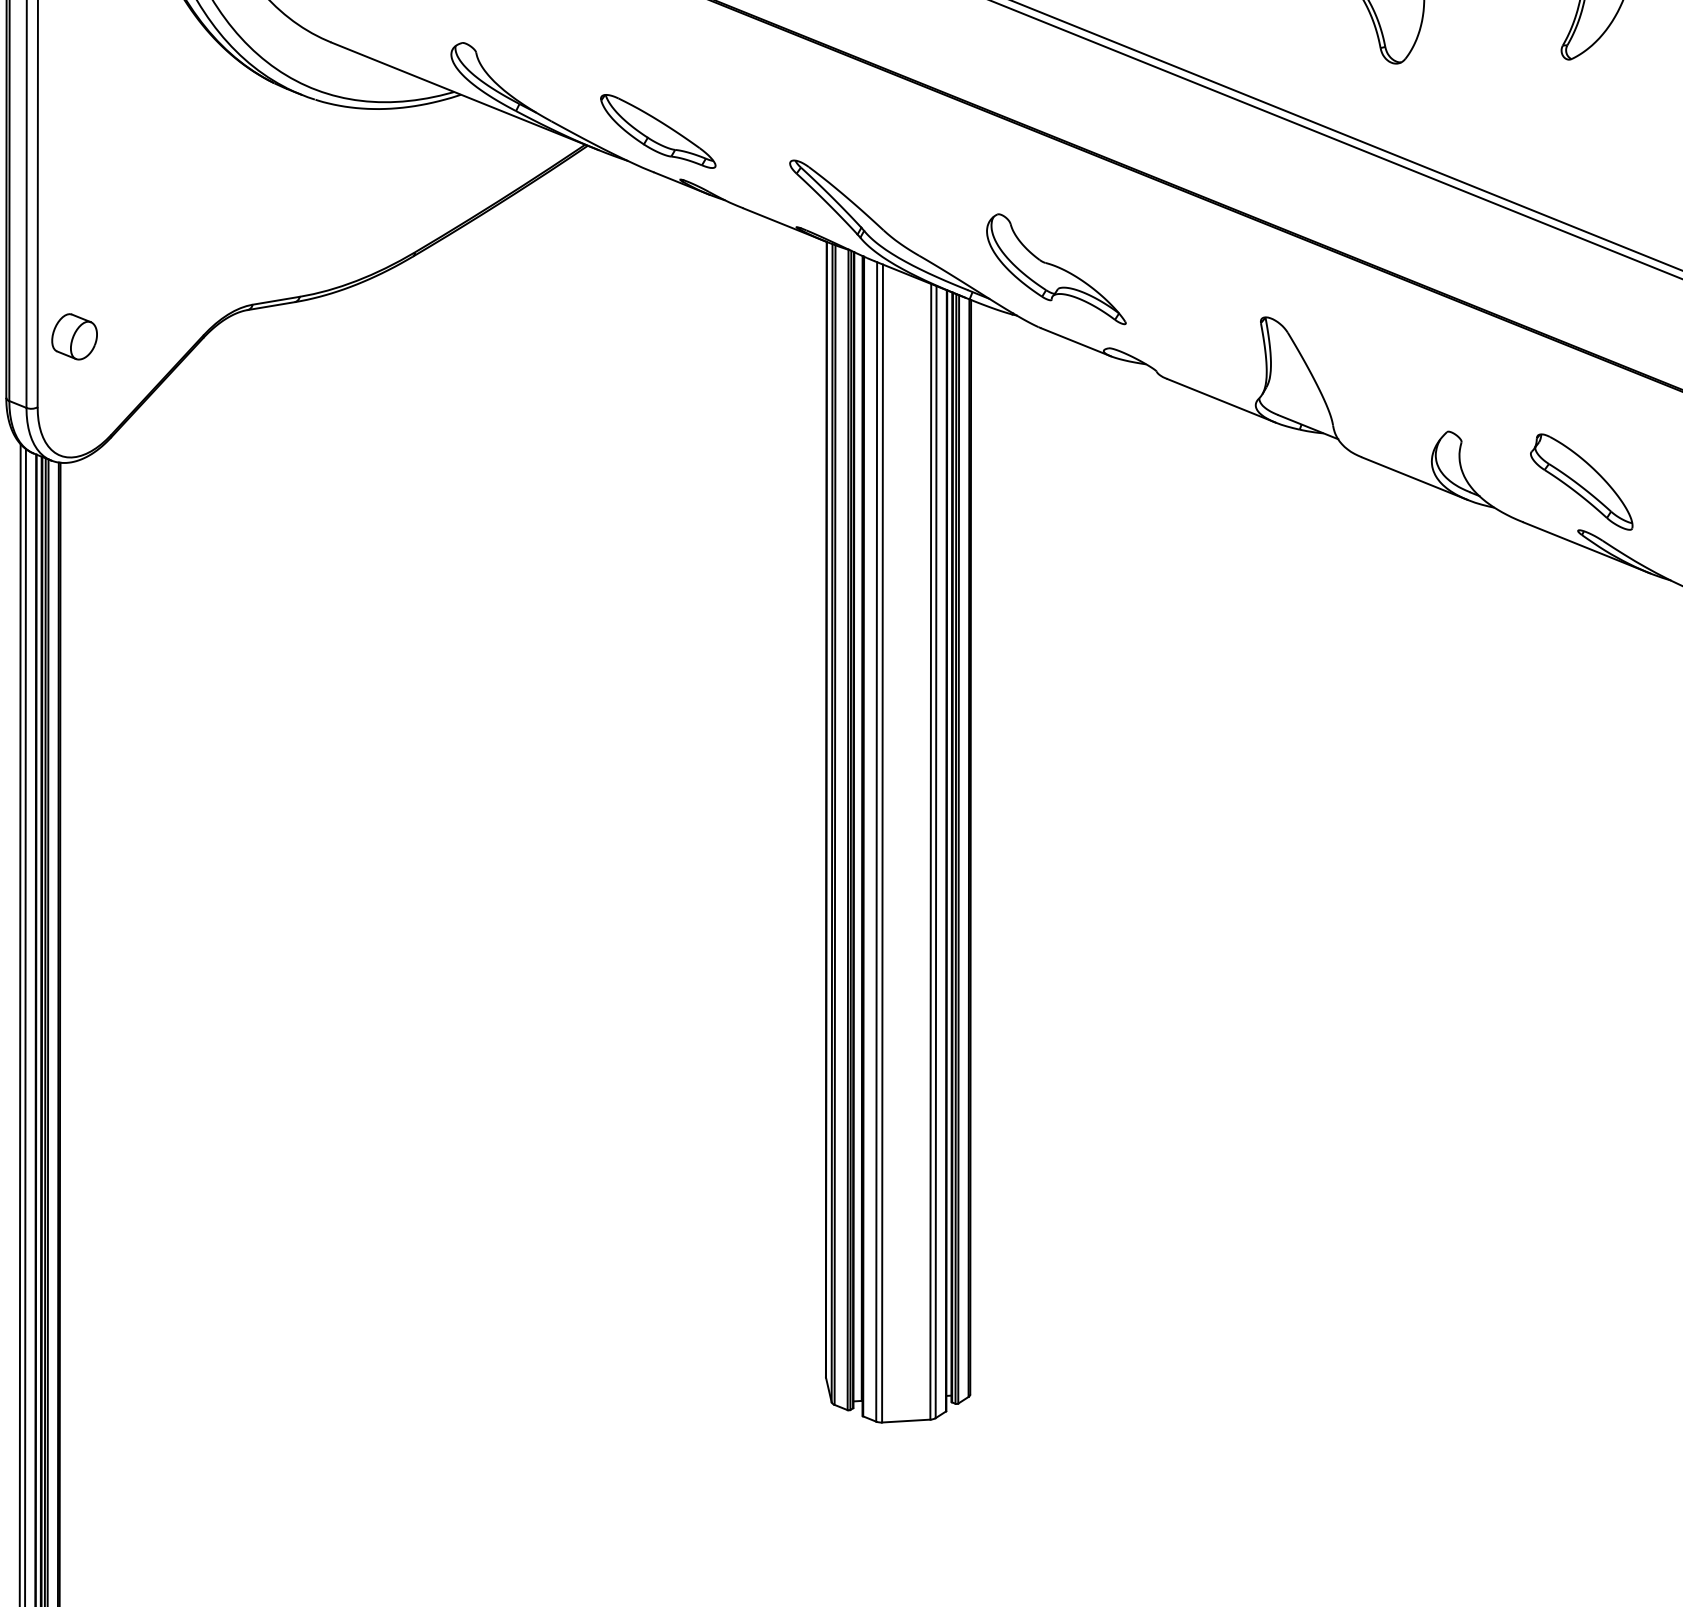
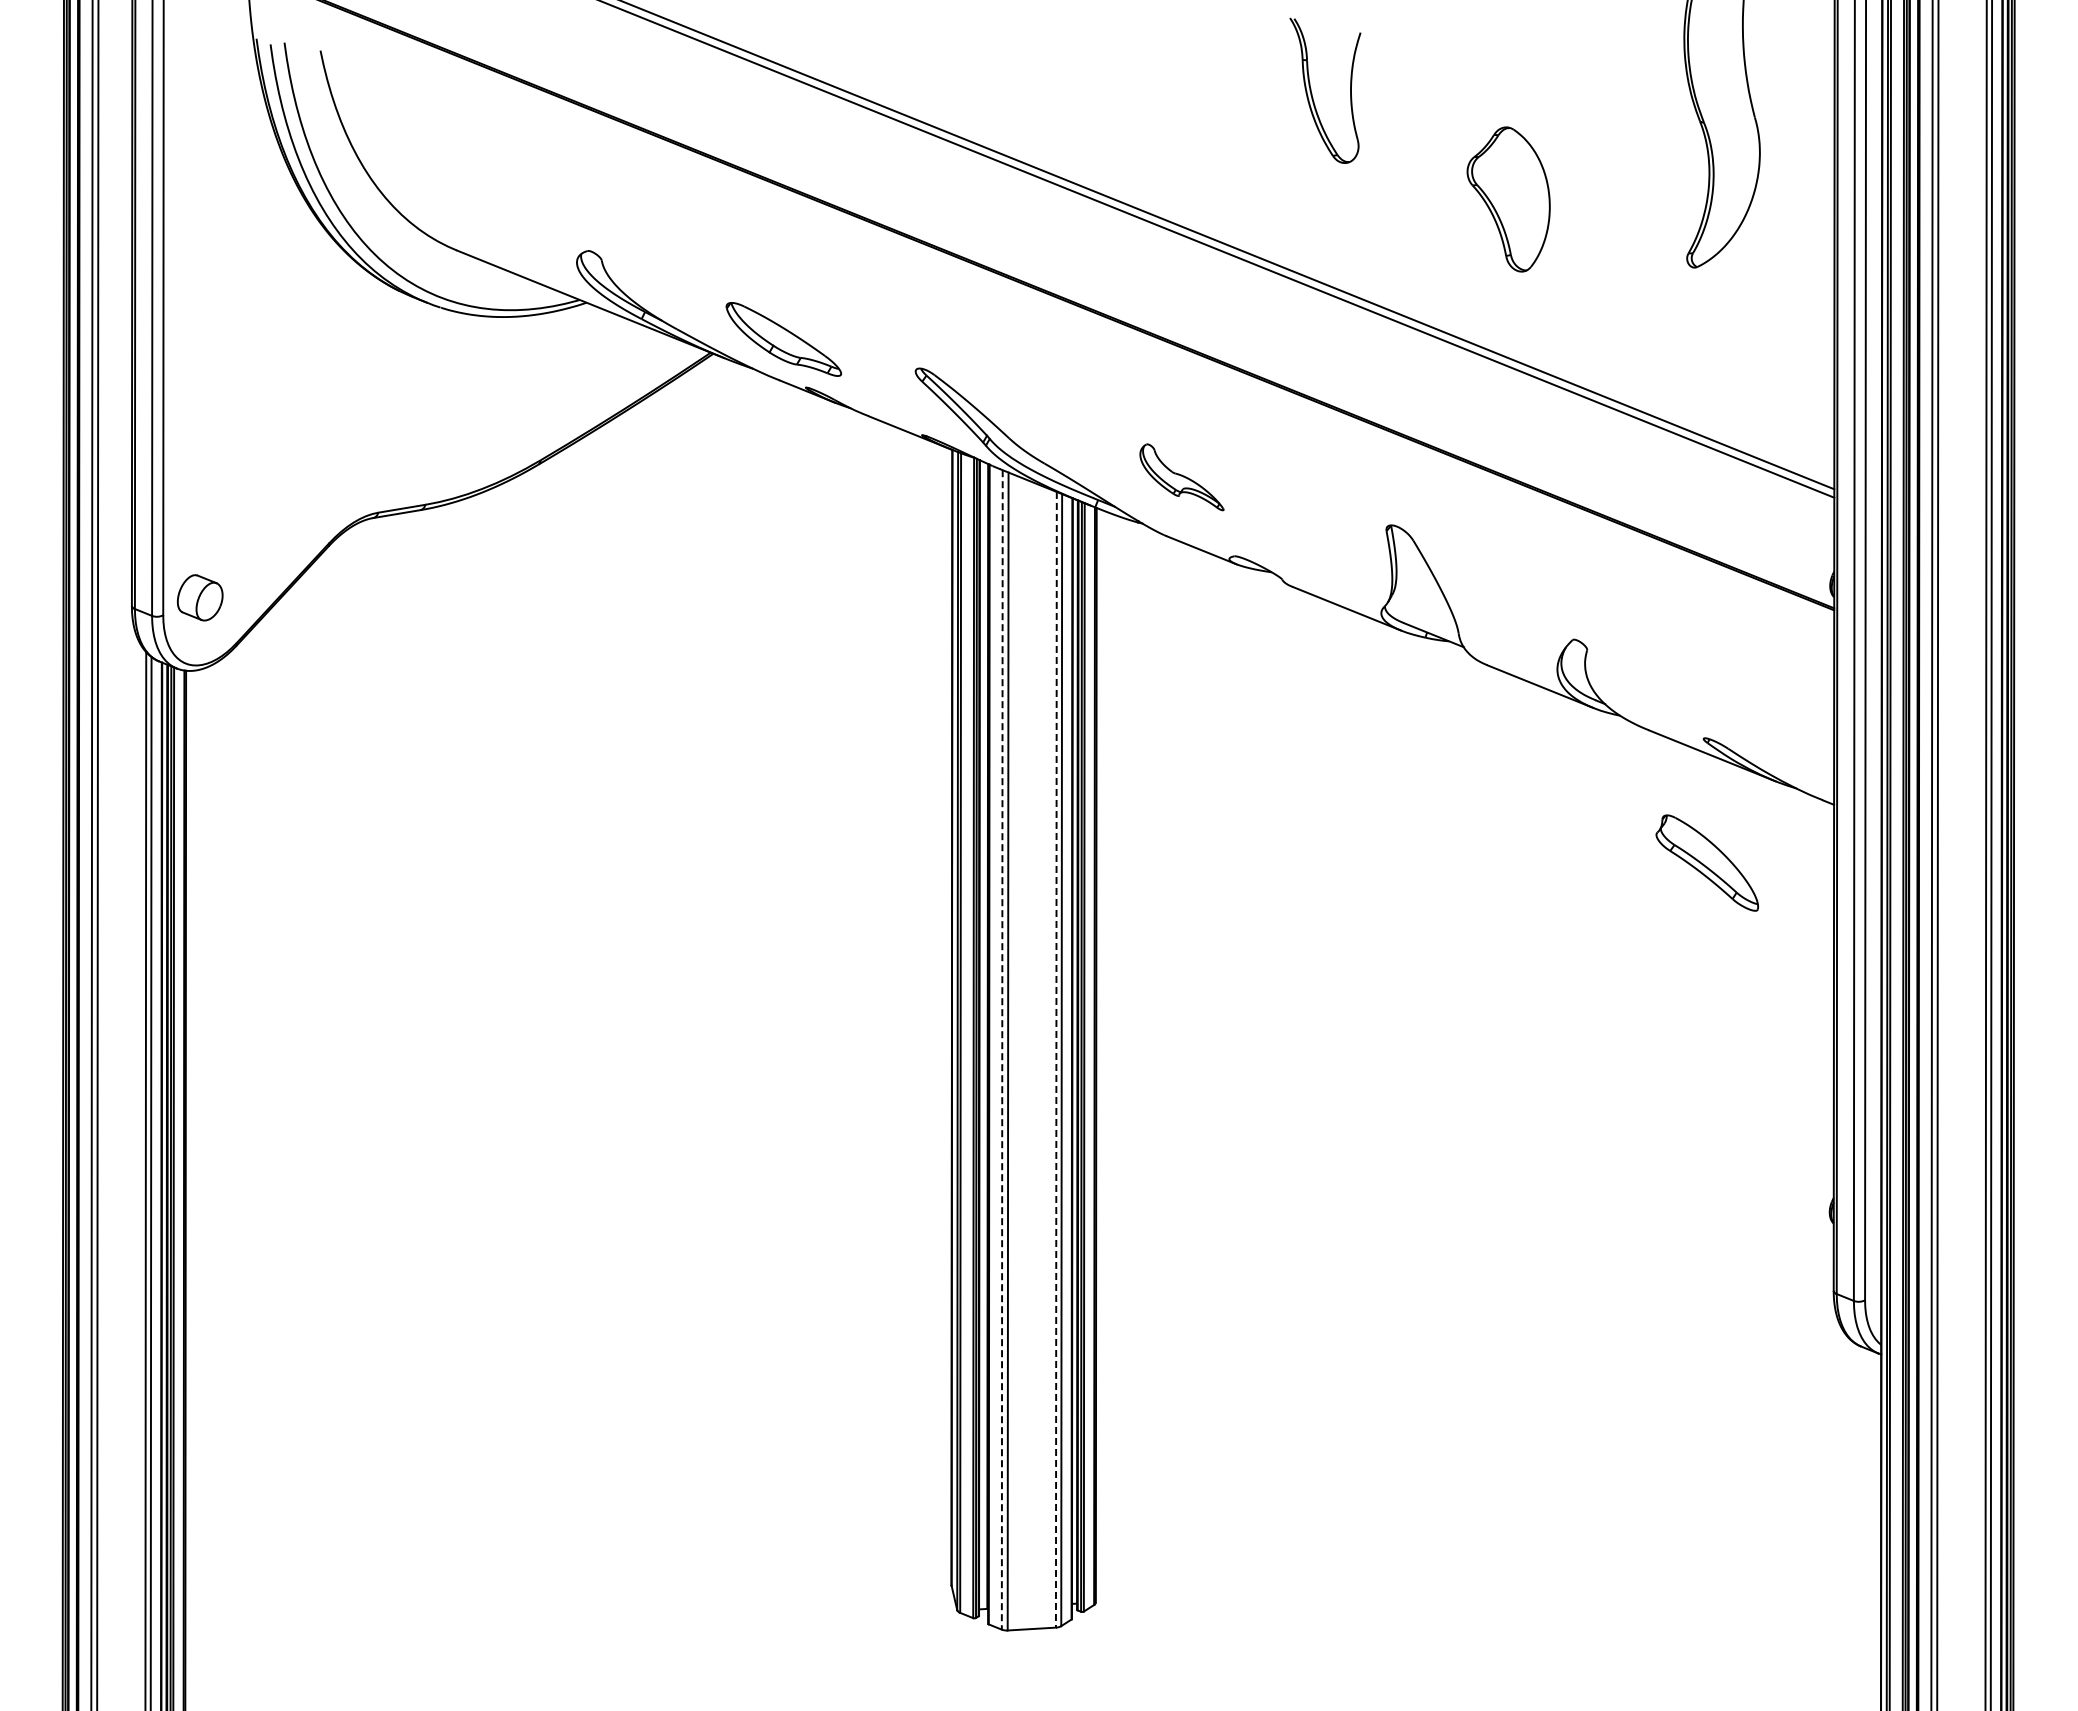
part: (1055, 269) -> (1181, 477), size x0.6
part: (74, 336) -> (200, 597), moved
part: (1580, 481) -> (1706, 862), moved
line: (876, 841) -> (1002, 1049), solid -> dashed
line: (930, 851) -> (1056, 1059), solid -> dashed

